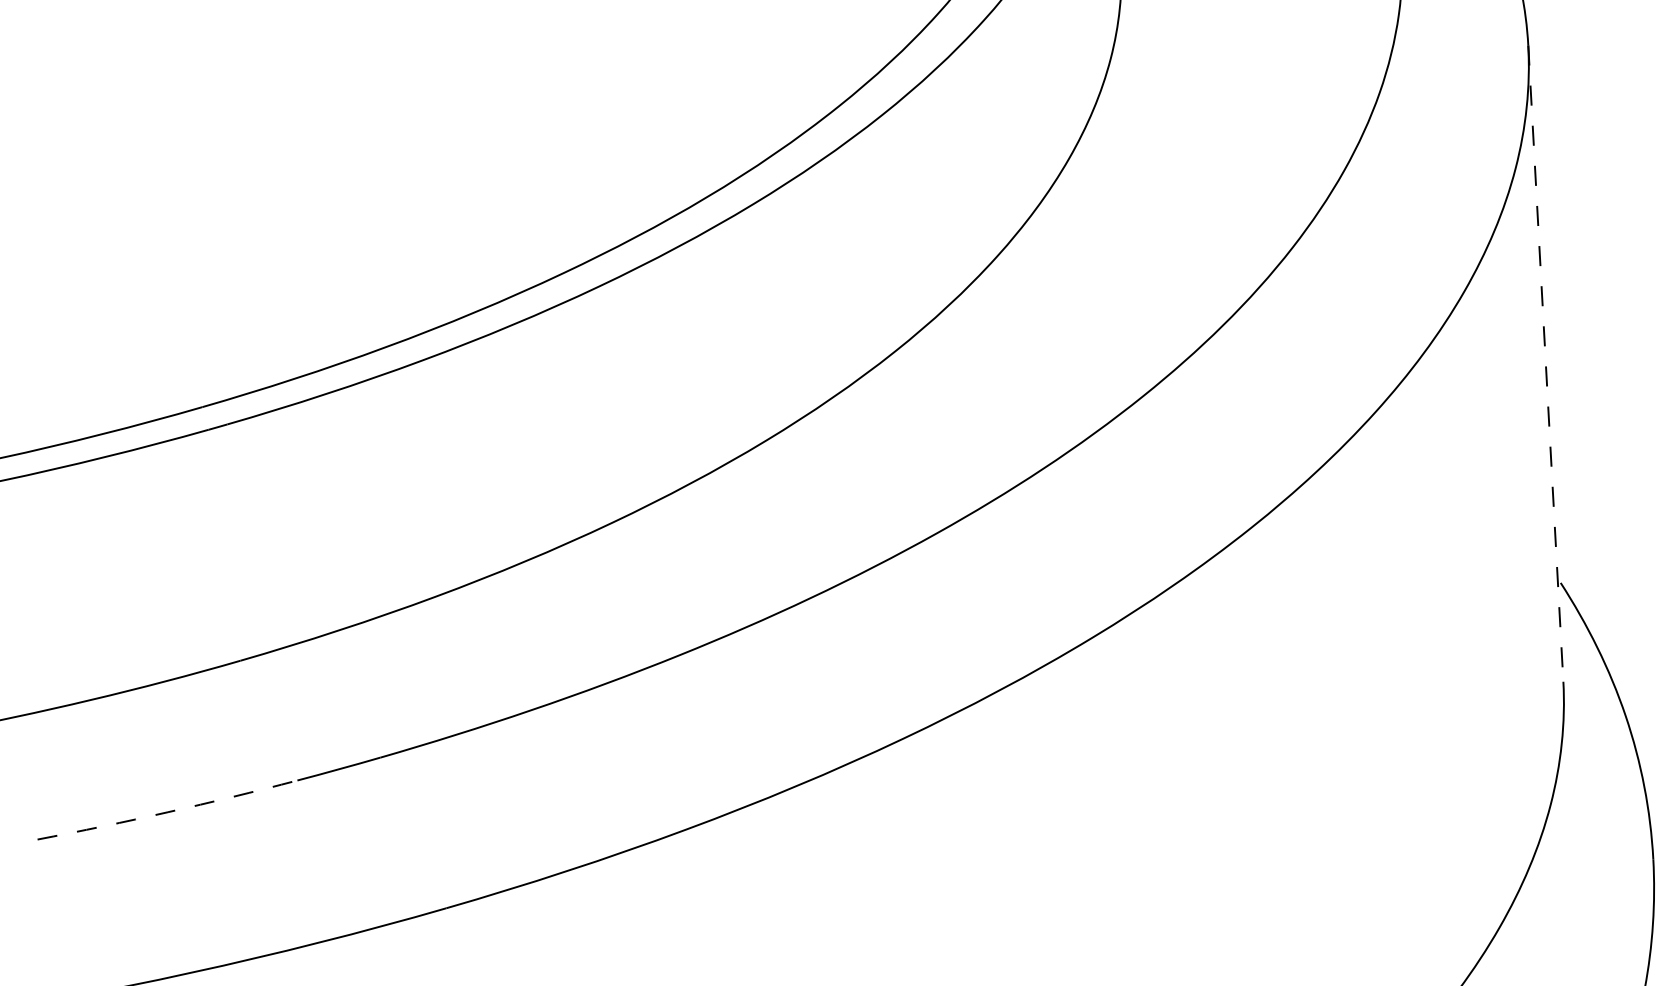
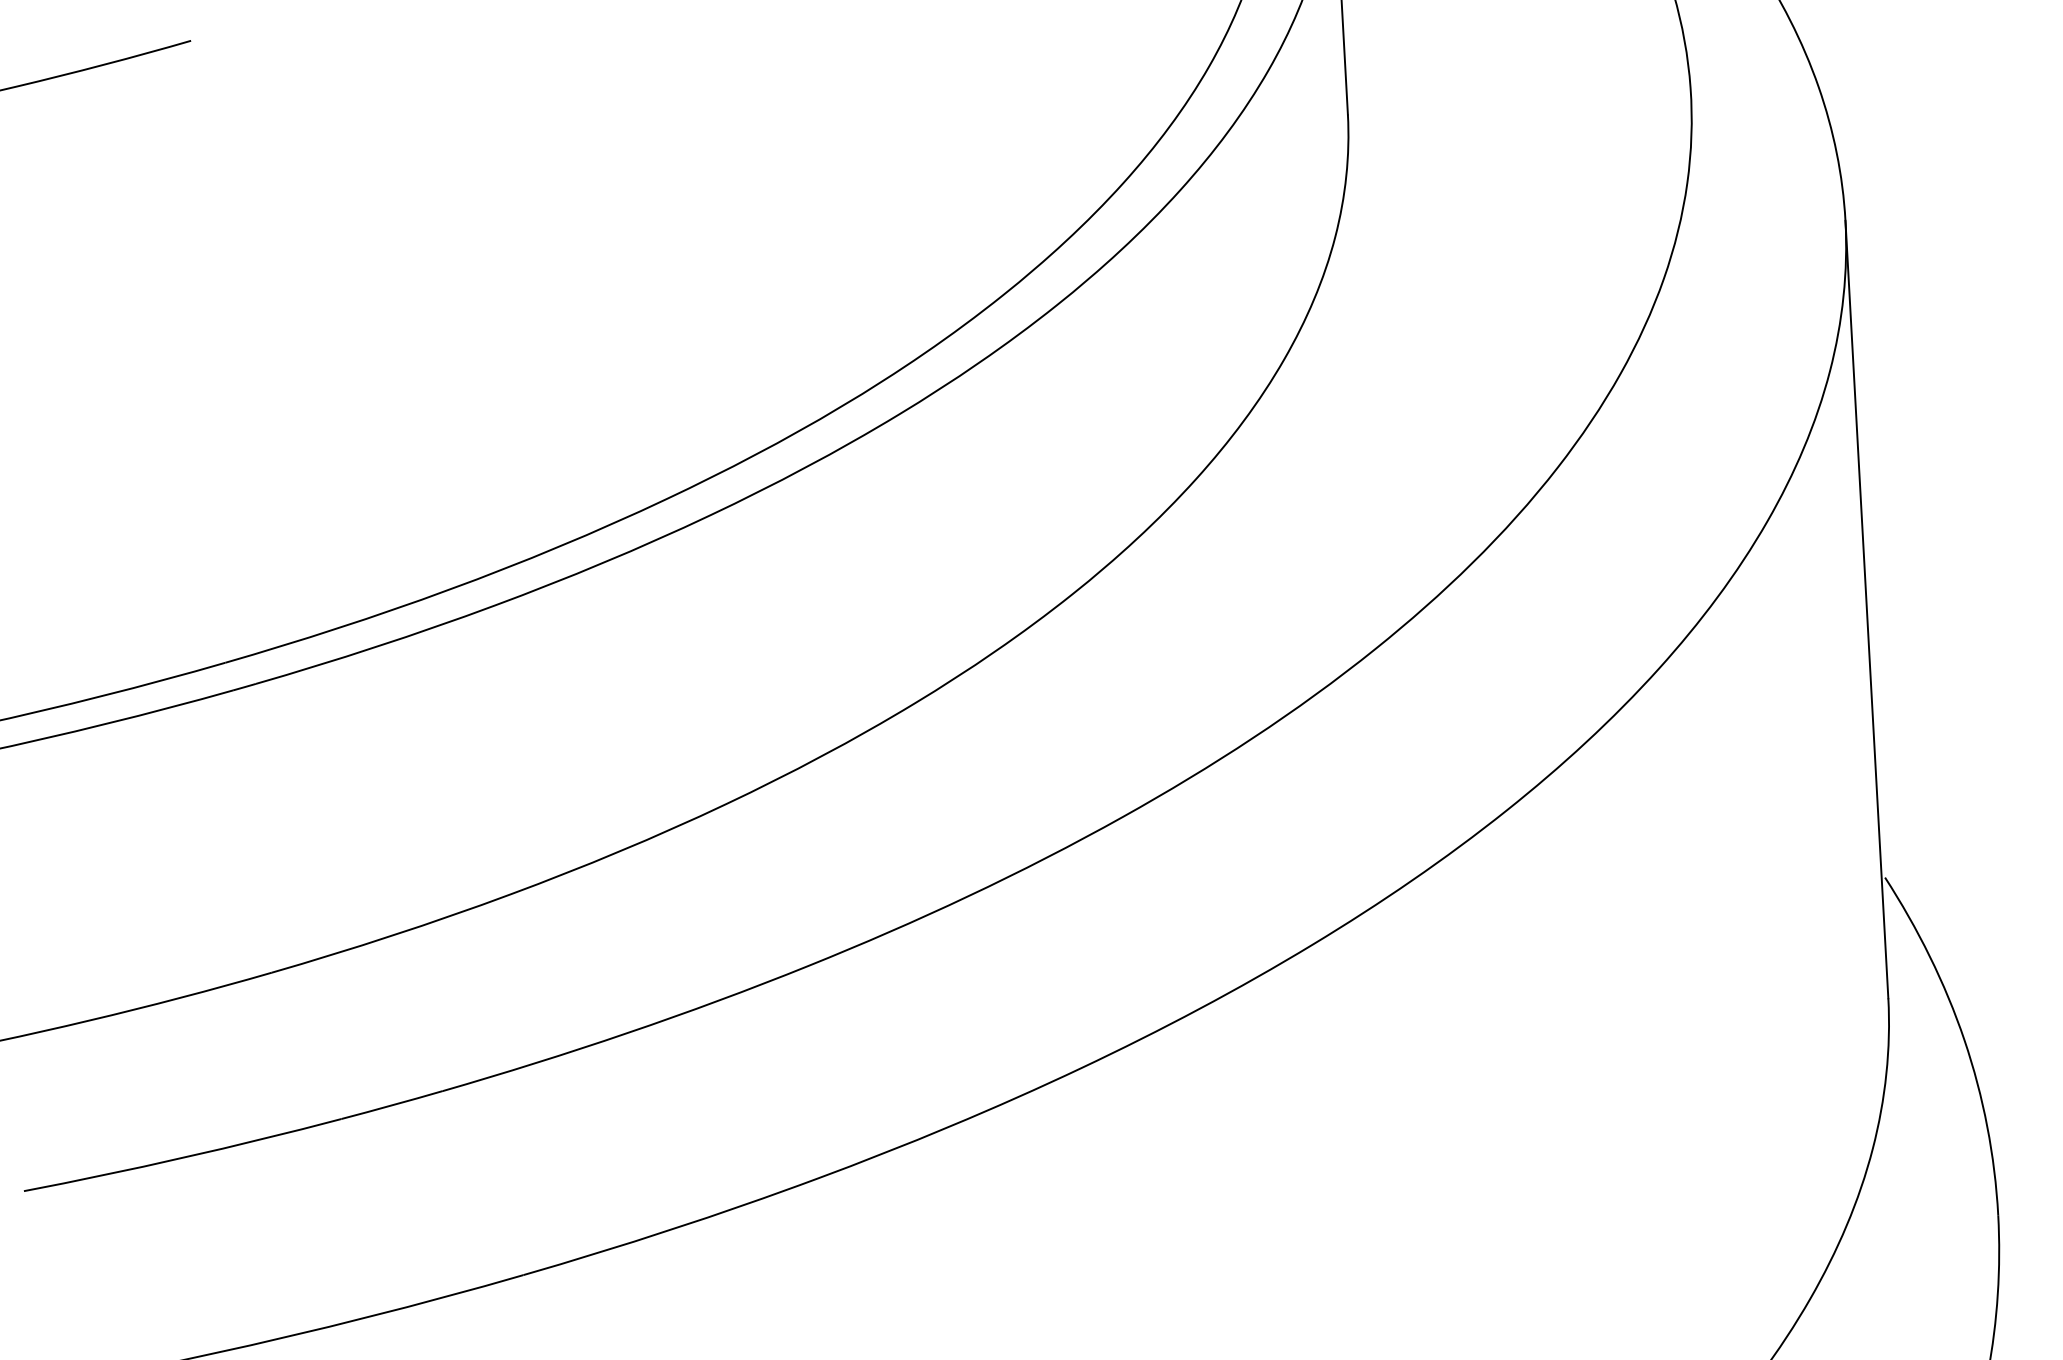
line: (1545, 364) -> (1866, 610), dashed -> solid
arc: (168, 812) -> (183, 1157), dashed -> solid

